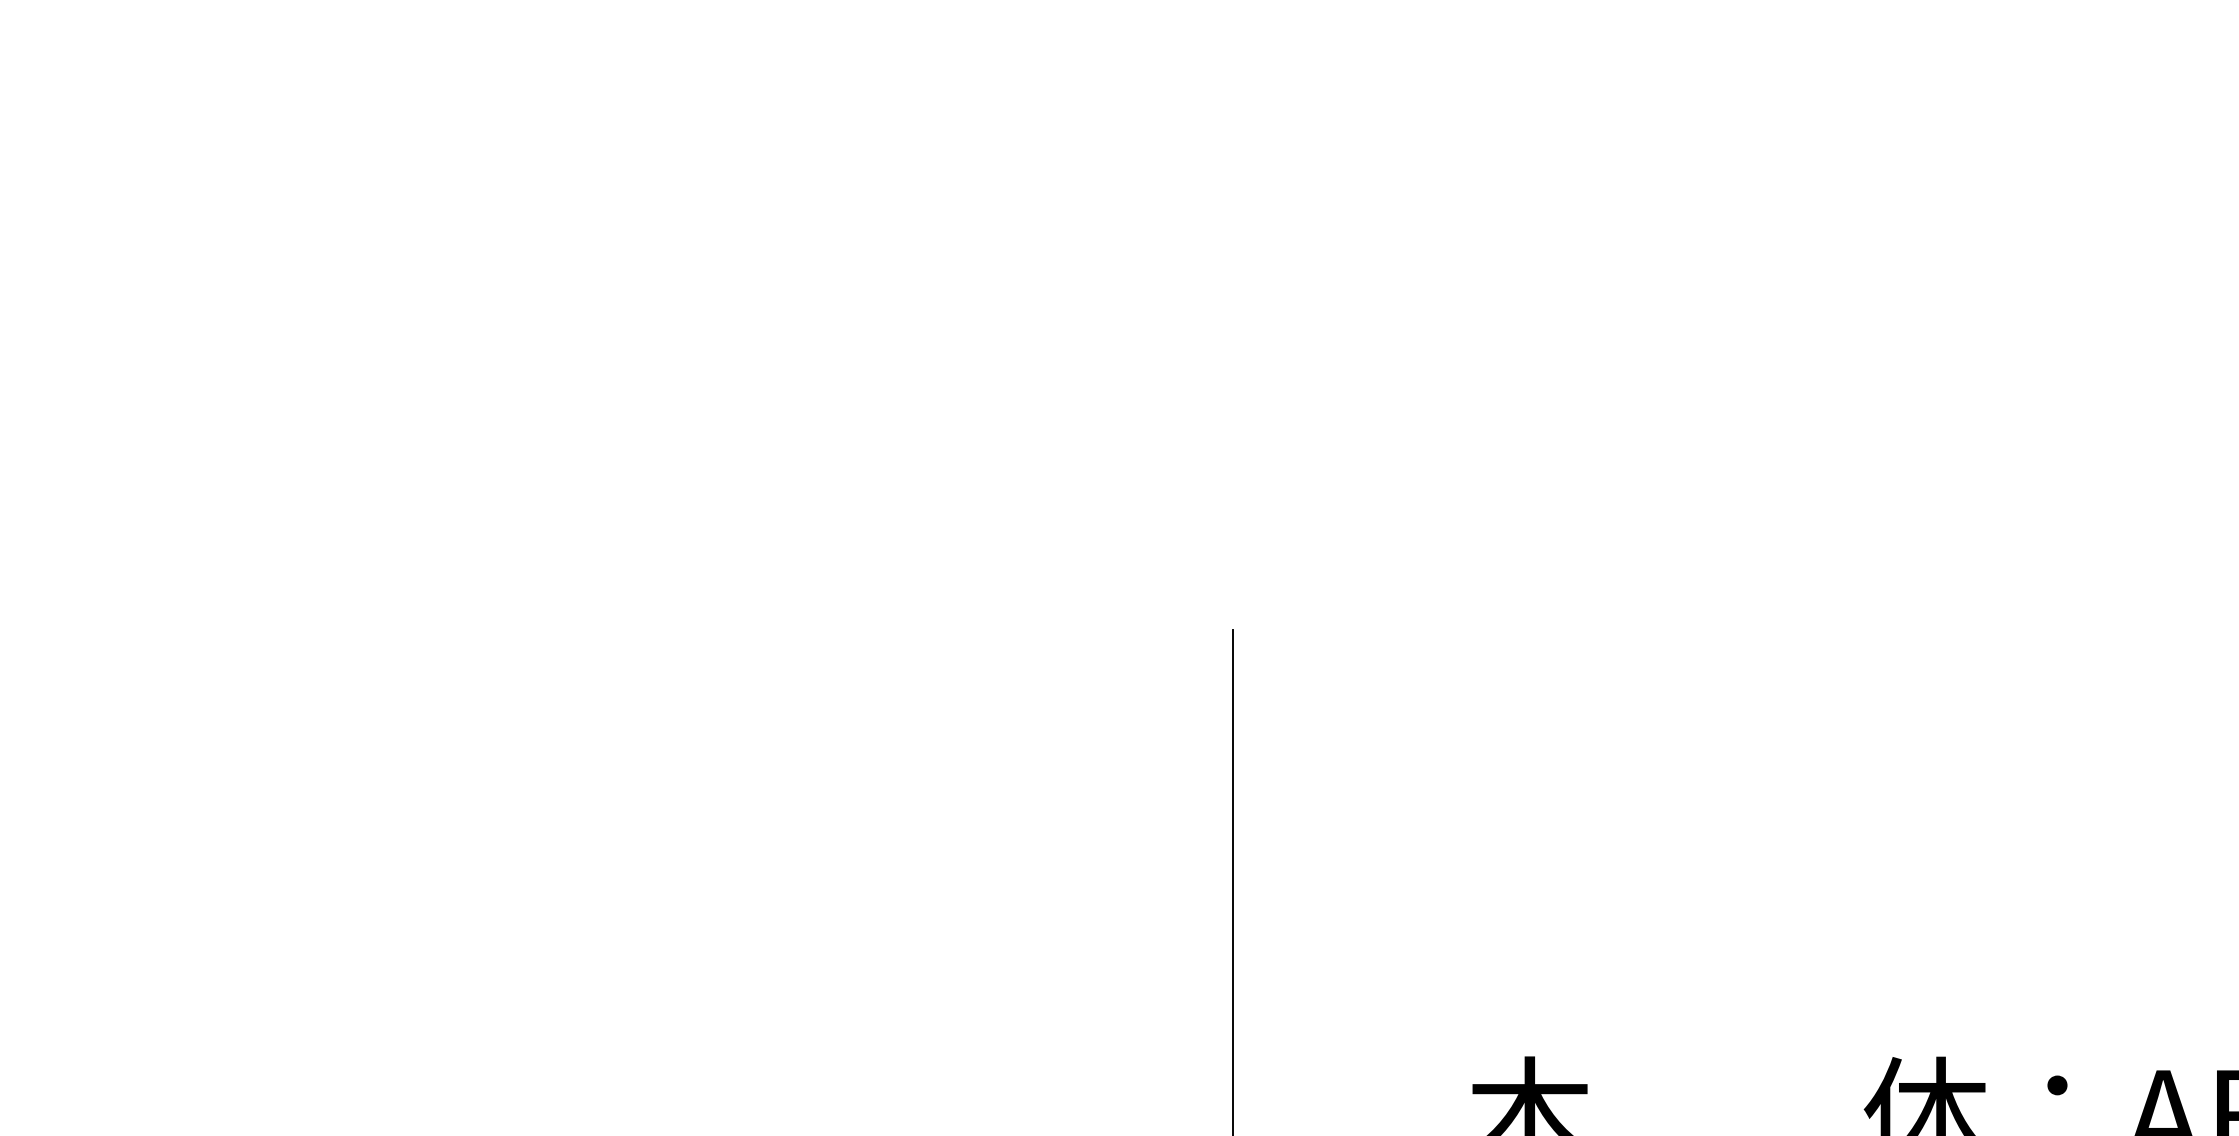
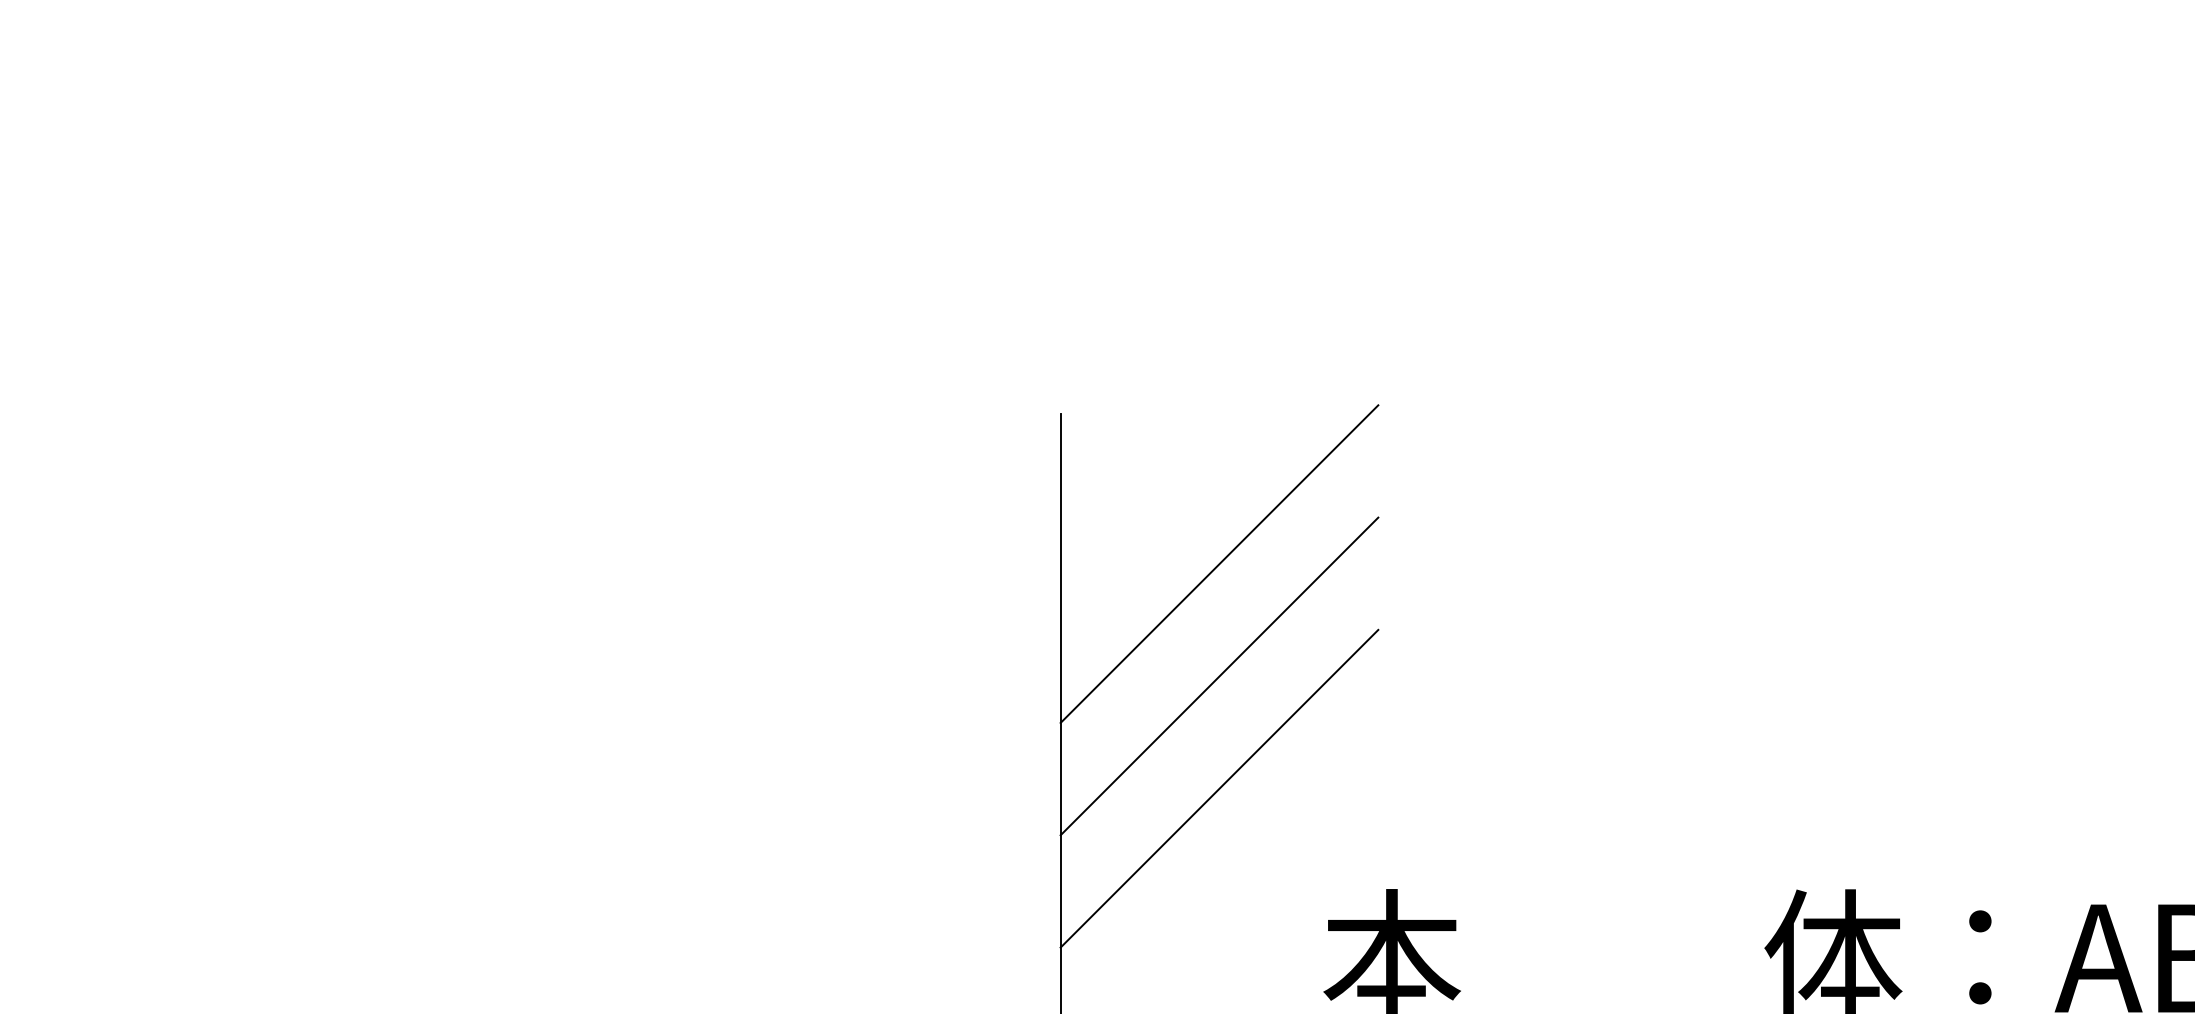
line: (1374, 764) -> (1218, 563), added
line: (1374, 865) -> (1218, 676), added
line: (1374, 966) -> (1218, 788), added

